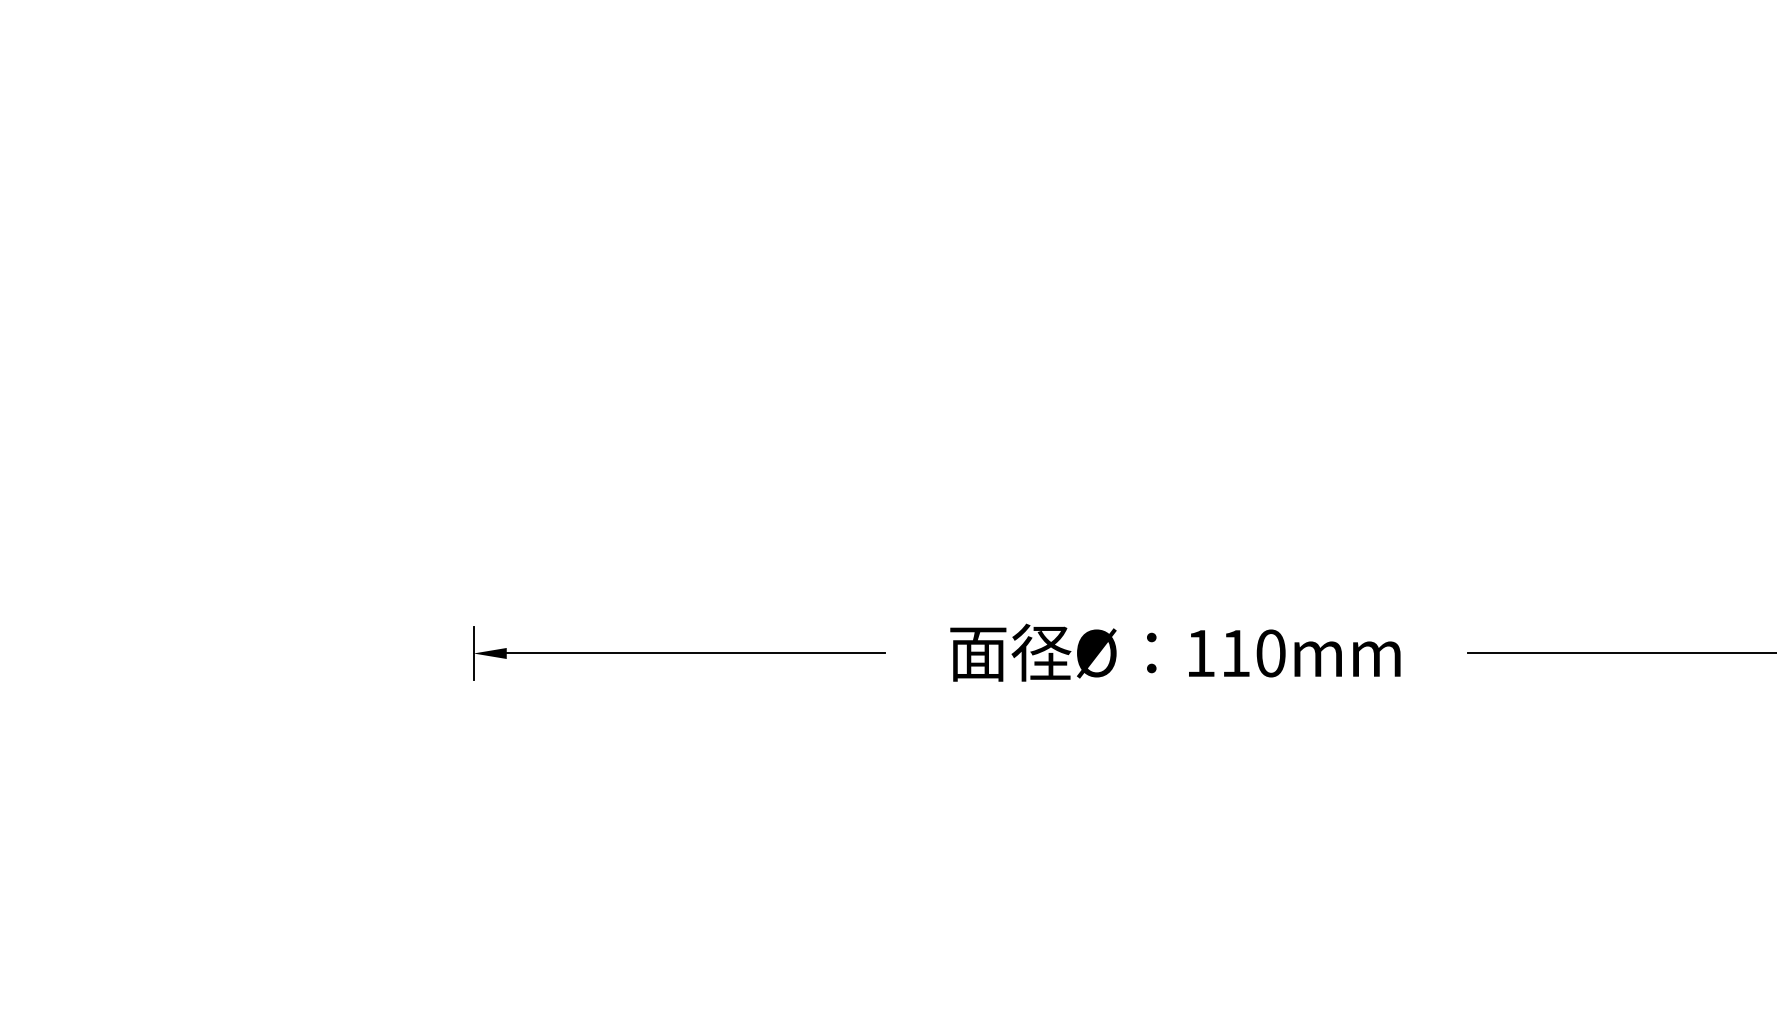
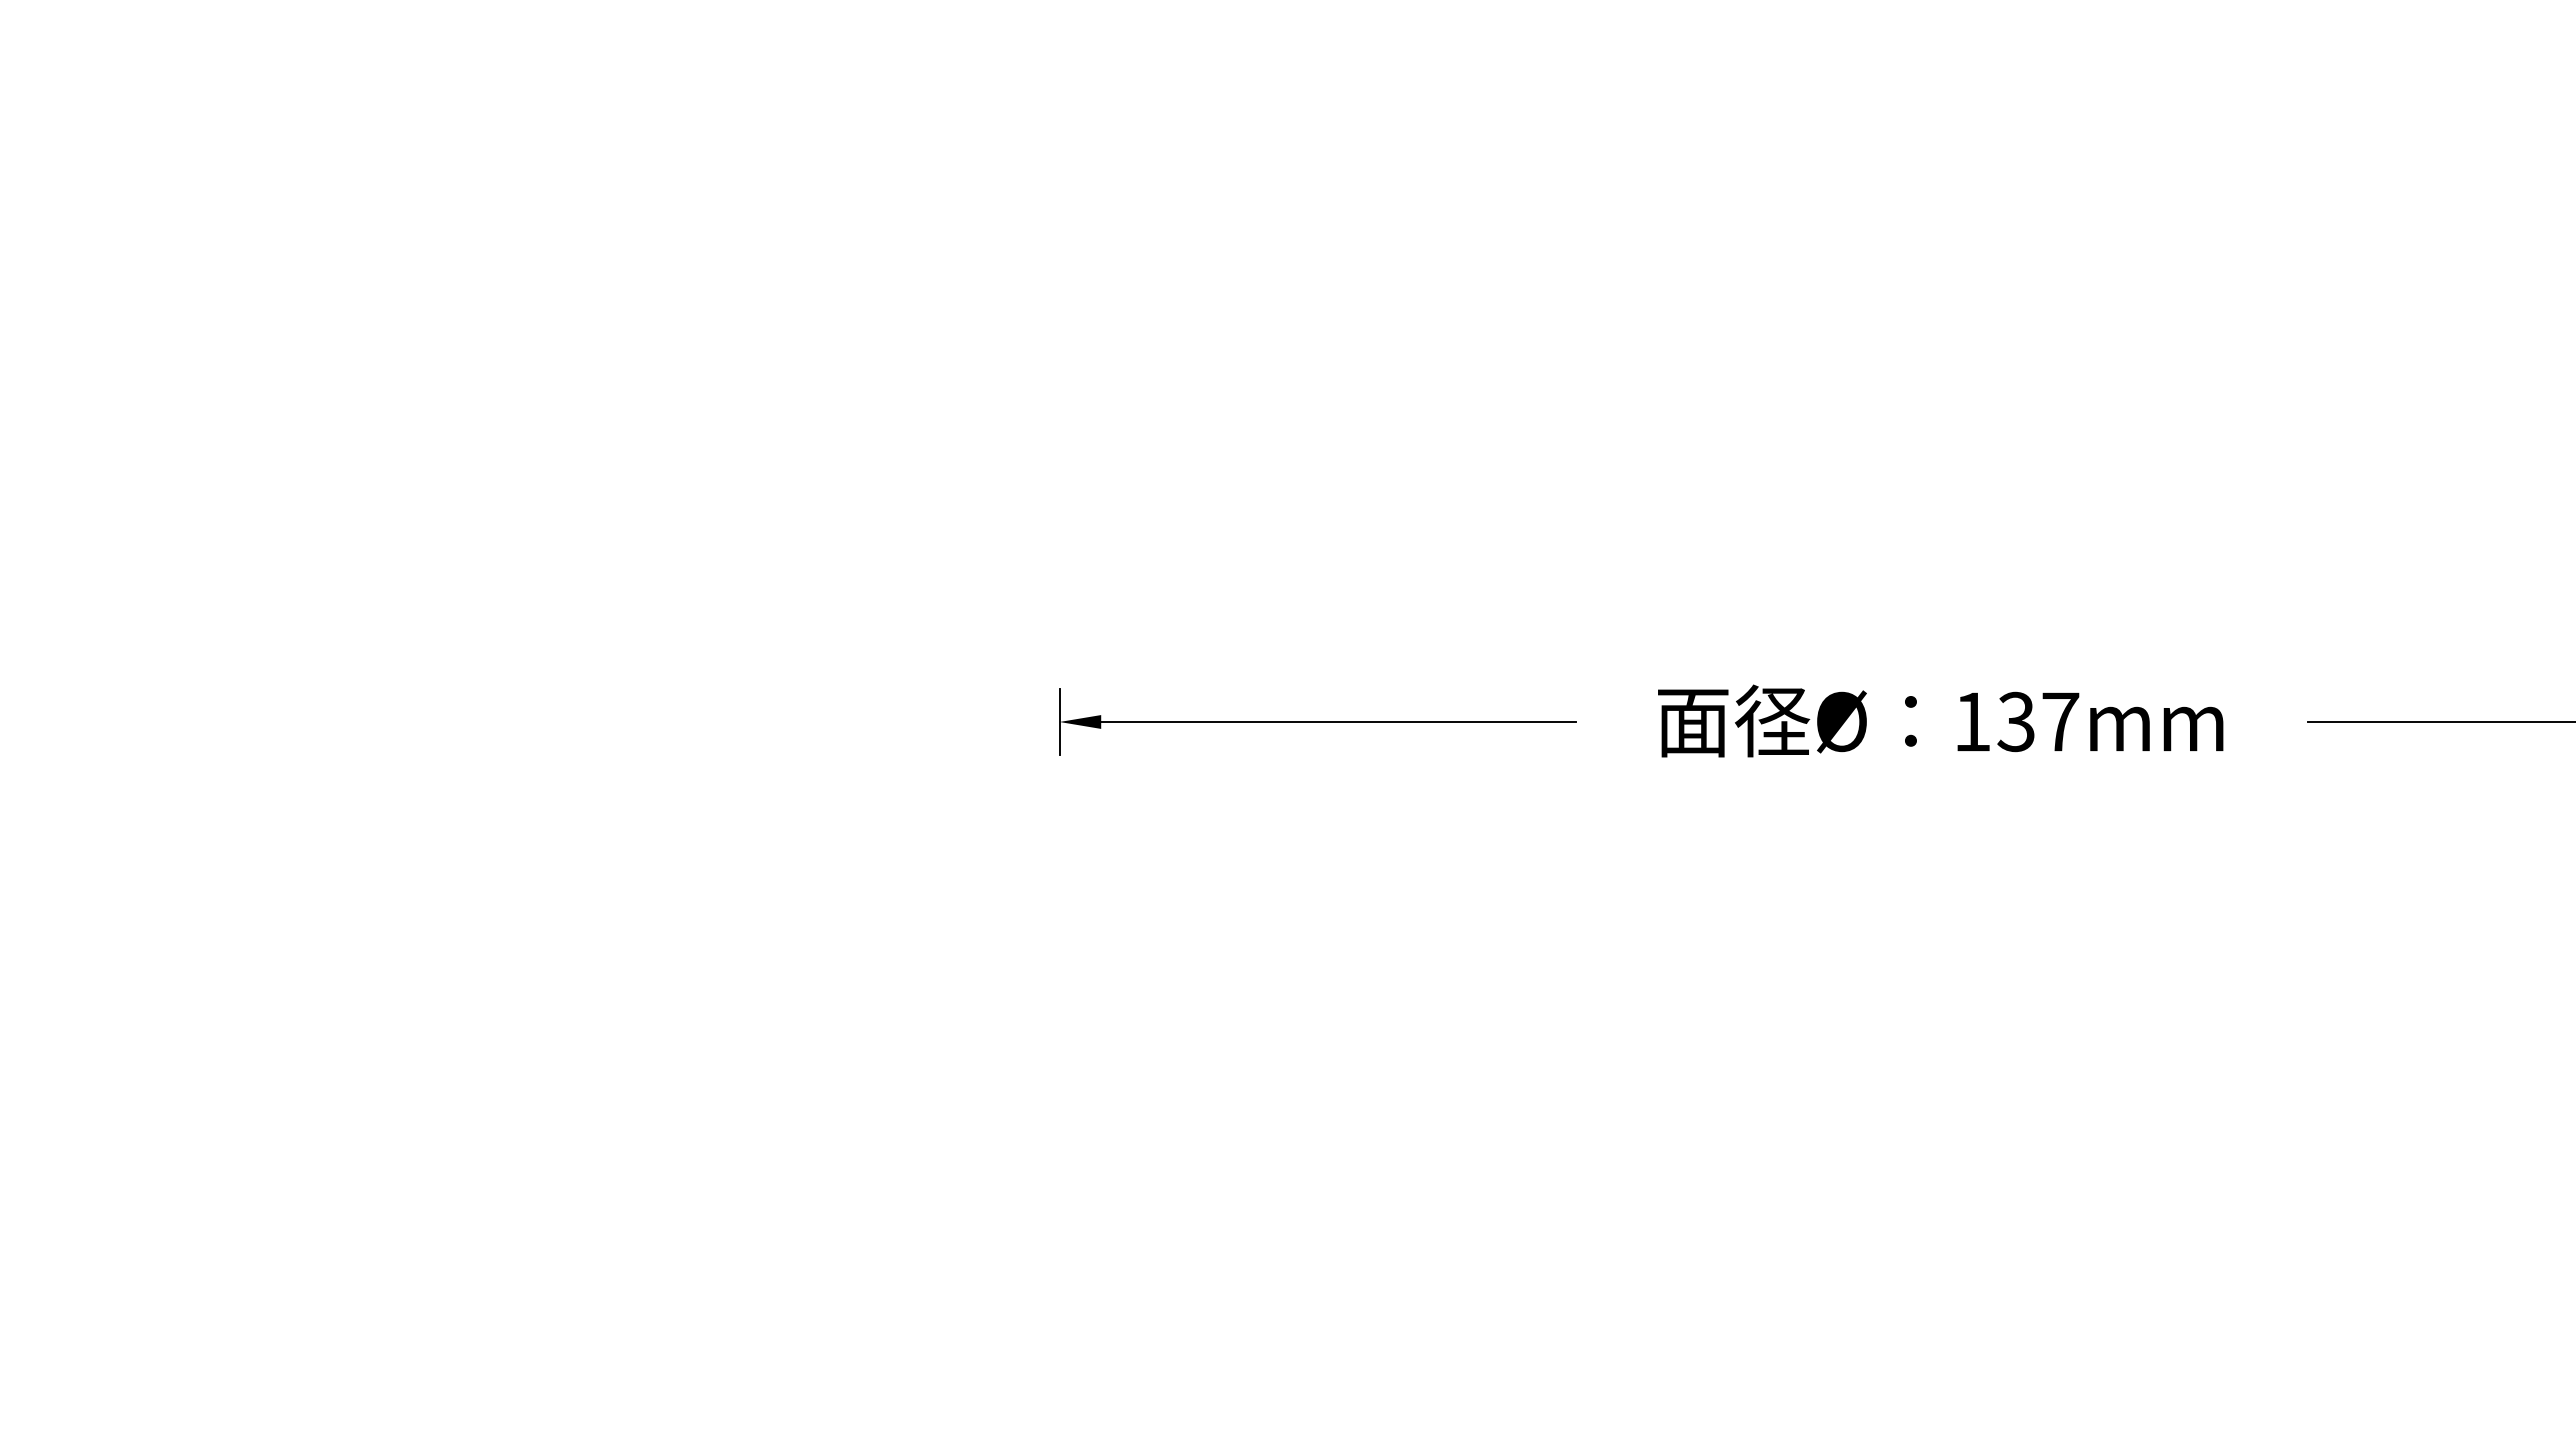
text: (1253, 653) -> (2038, 721), 110mm -> 137mm

